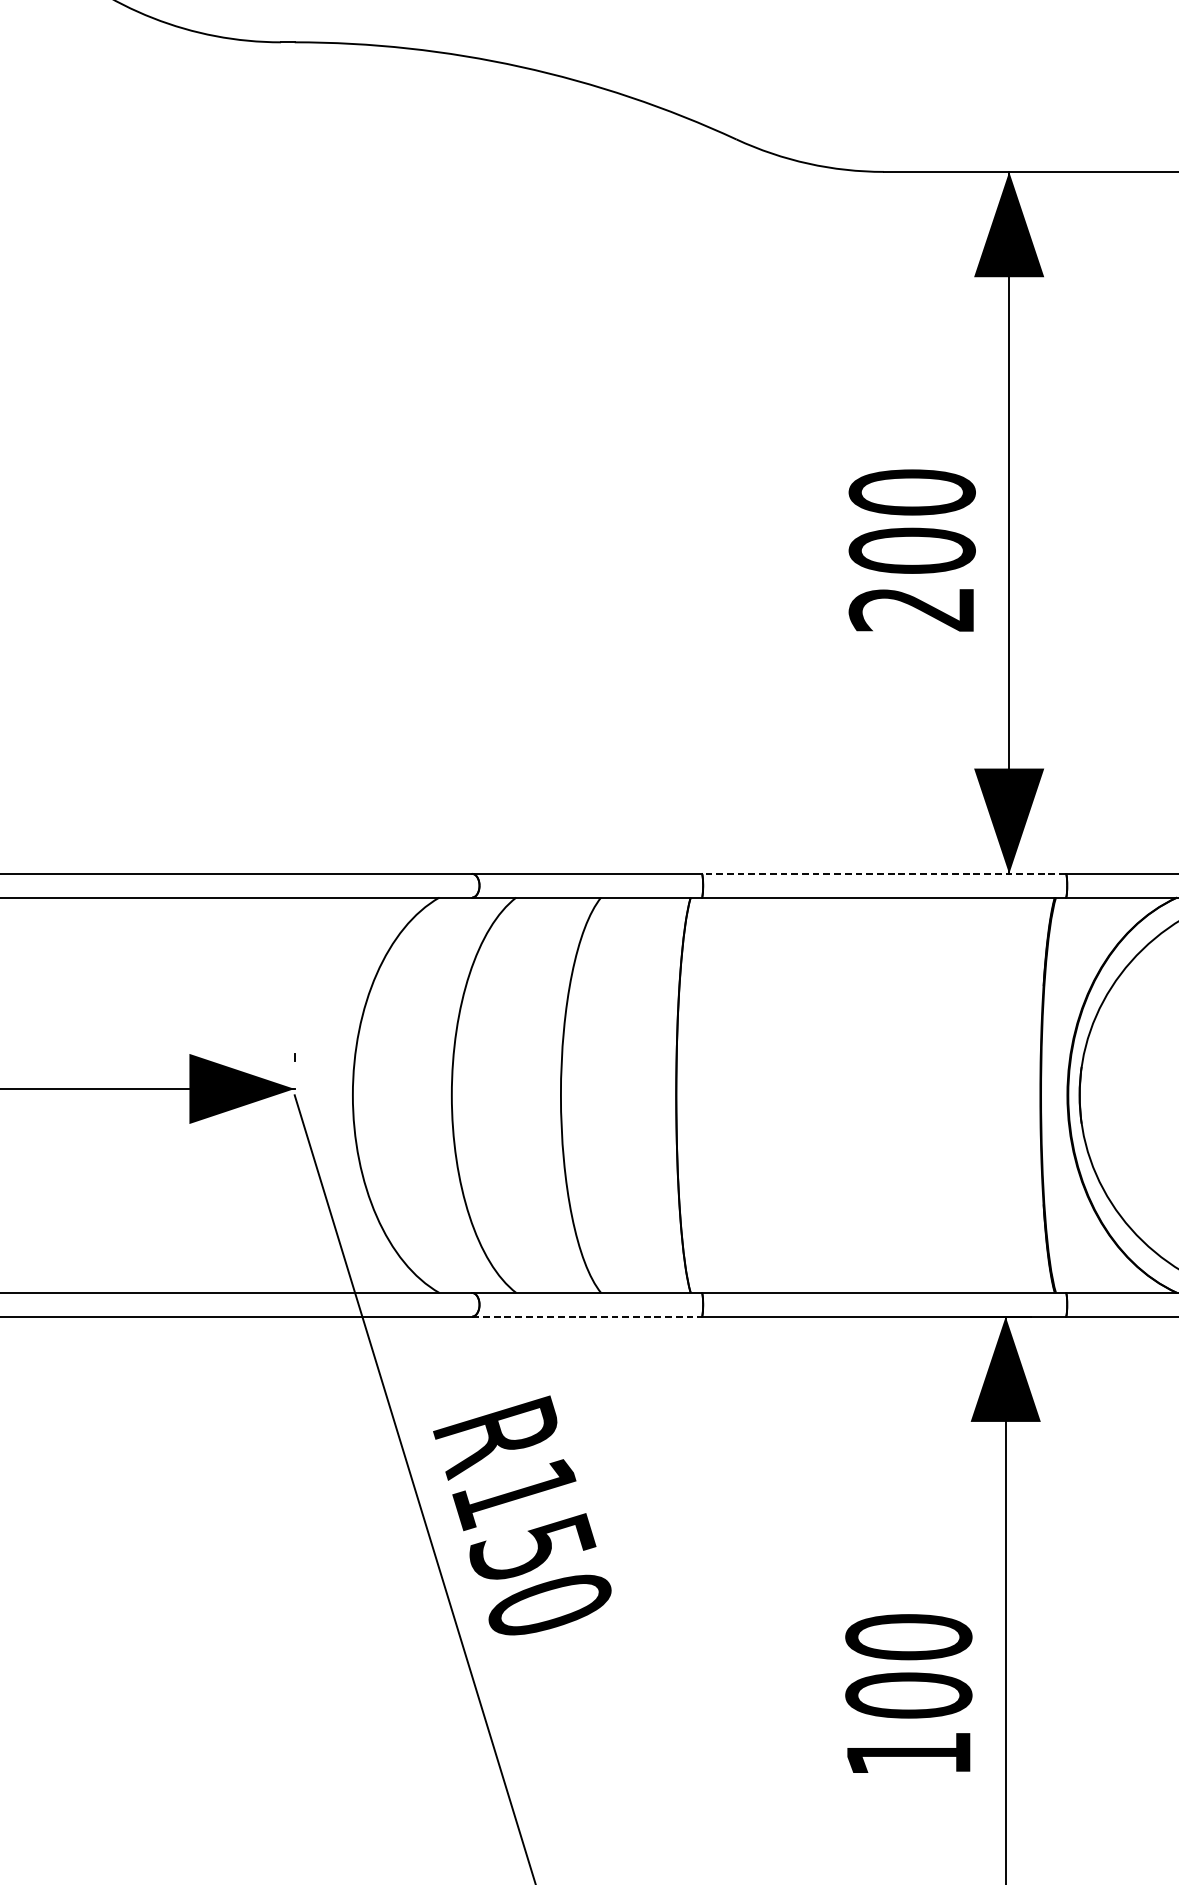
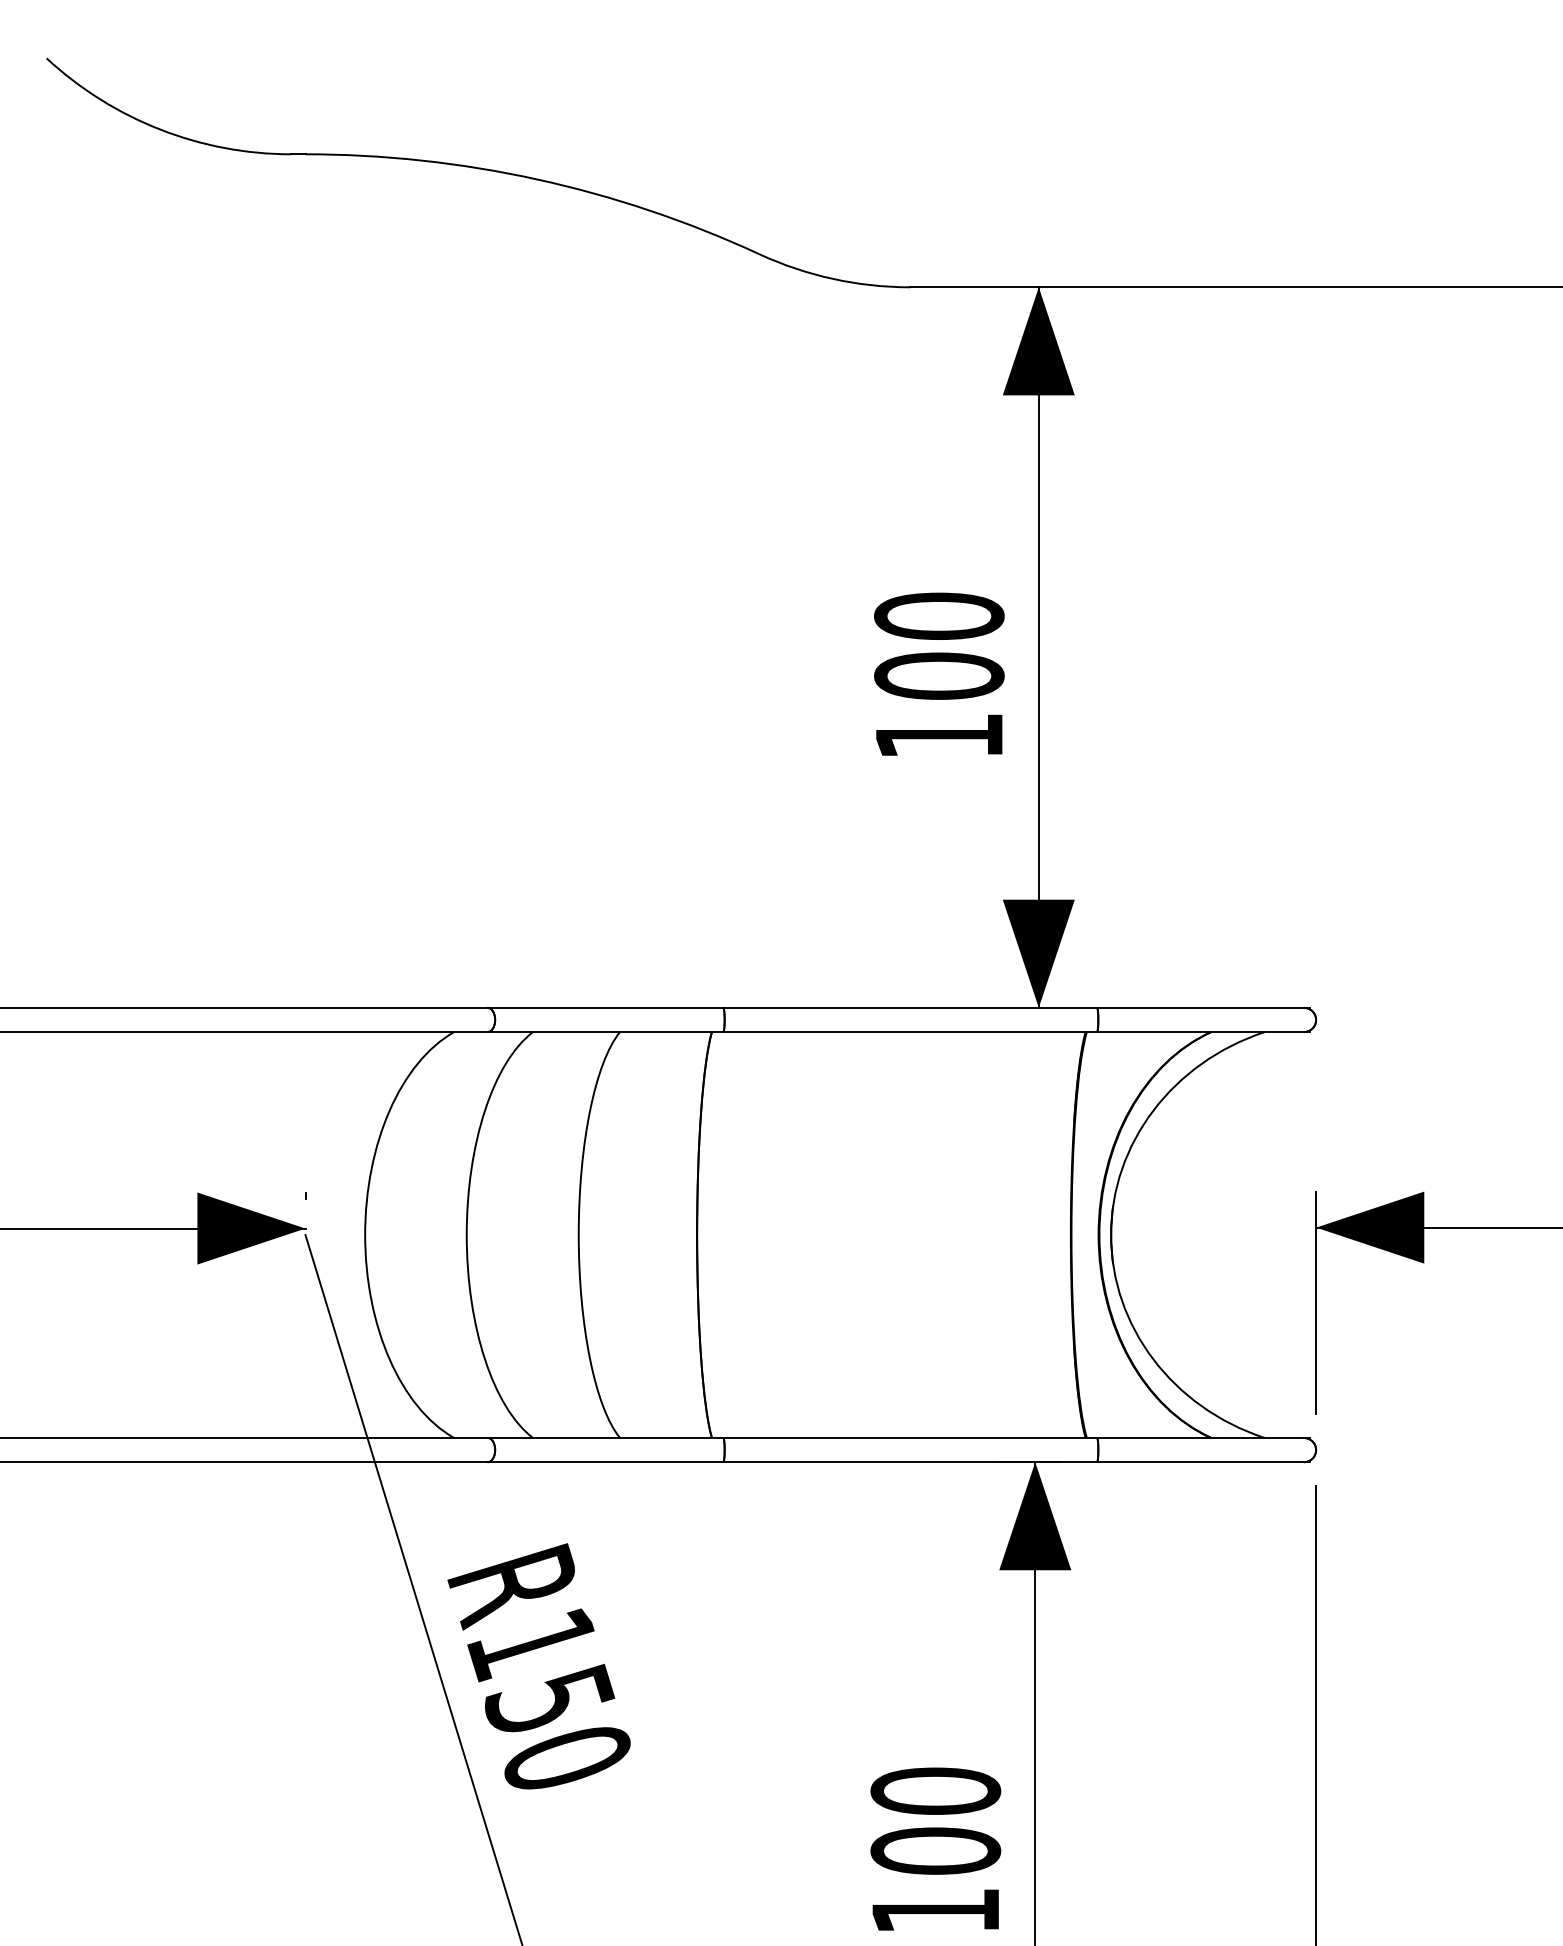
text: (911, 609) -> (938, 736), 200 -> 100
line: (884, 873) -> (910, 1007), dashed -> solid
line: (587, 1316) -> (605, 1462), dashed -> solid

